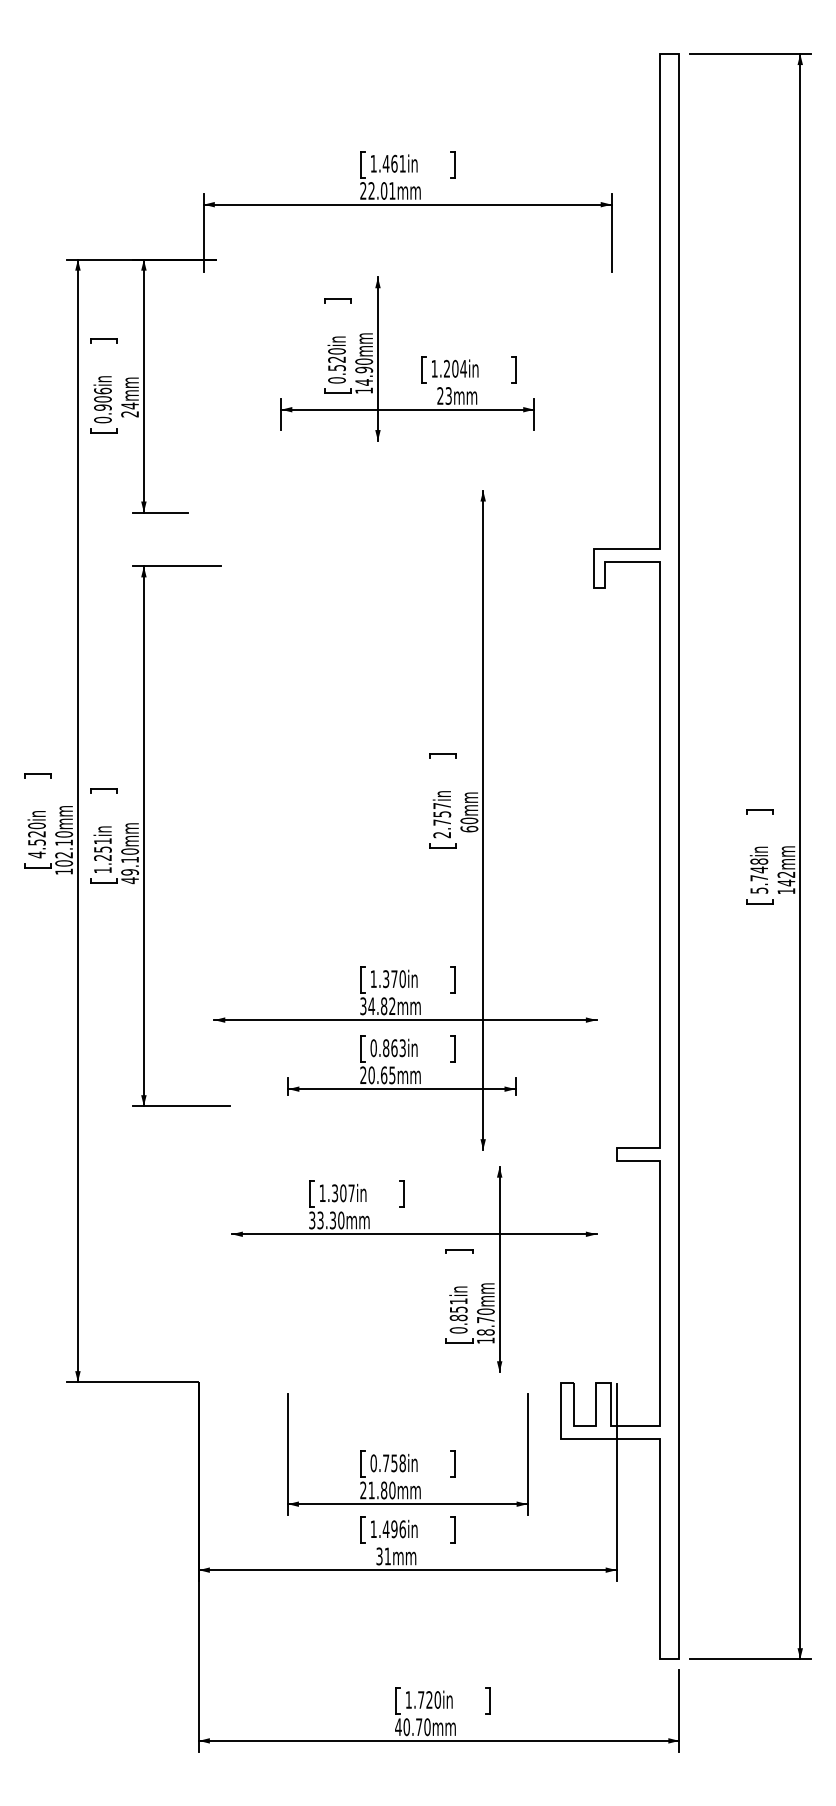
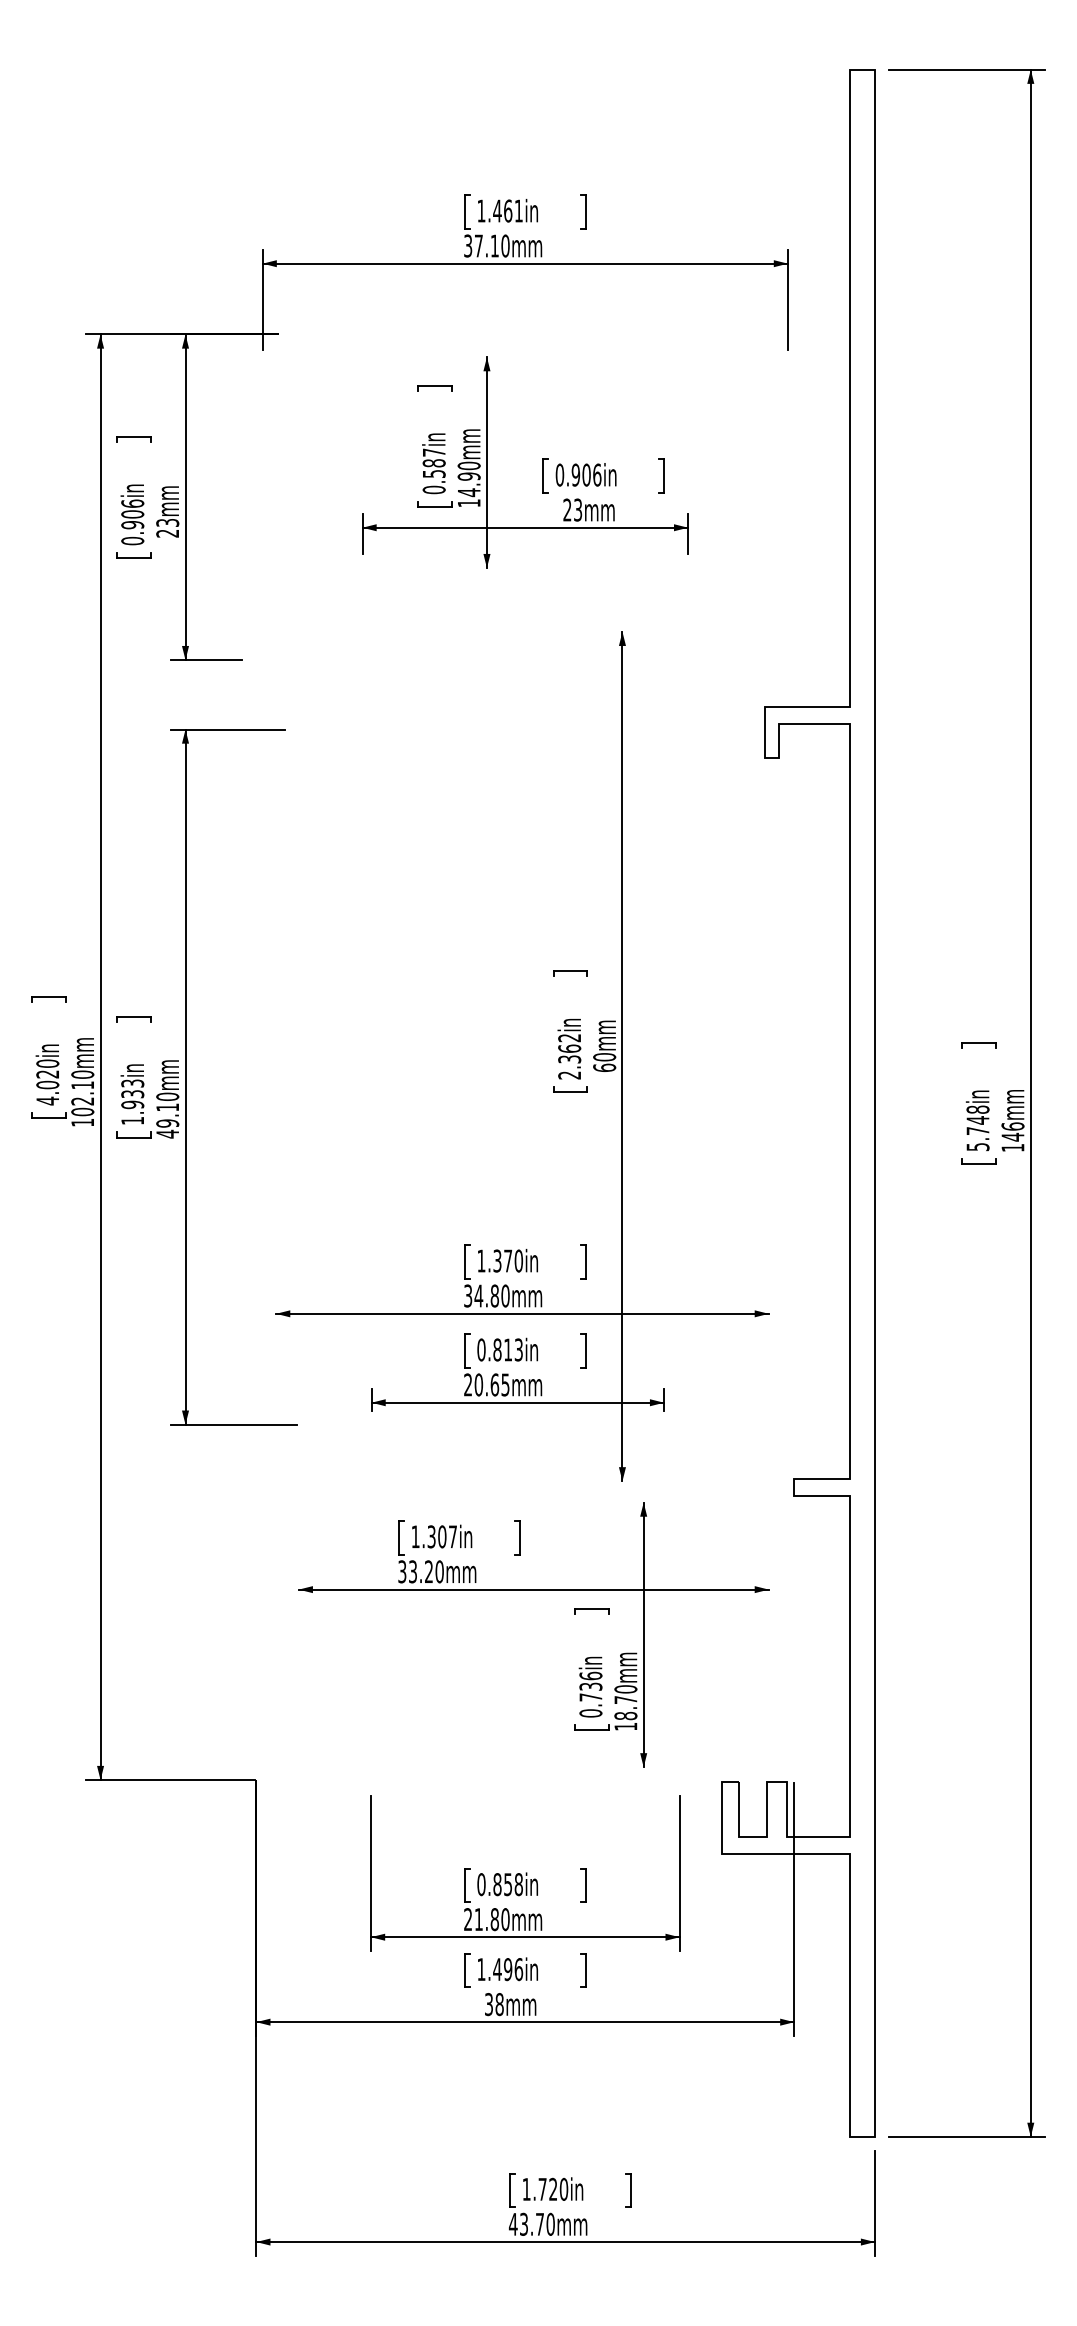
text: (377, 190) -> (486, 245), 22.01mm -> 37.10mm
text: (336, 355) -> (433, 457), 0.520in -> 0.587in
text: (449, 368) -> (578, 474), 1.204in -> 0.906in
text: (129, 405) -> (167, 522), 24mm -> 23mm
text: (442, 814) -> (569, 1048), 2.757in -> 2.362in
text: (36, 842) -> (47, 1084), 4.520in -> 4.020in
text: (102, 849) -> (132, 1094), 1.251in -> 1.933in
text: (786, 874) -> (1012, 1126), 142mm -> 146mm
text: (392, 1005) -> (505, 1295), 34.82mm -> 34.80mm
text: (394, 1047) -> (508, 1349), 0.863in -> 0.813in
text: (332, 1220) -> (428, 1571), 33.30mm -> 33.20mm
text: (458, 1309) -> (590, 1686), 0.851in -> 0.736in
text: (386, 1463) -> (497, 1884), 0.758in -> 0.858in
text: (387, 1556) -> (499, 2004), 31mm -> 38mm
text: (406, 1727) -> (523, 2224), 40.70mm -> 43.70mm

